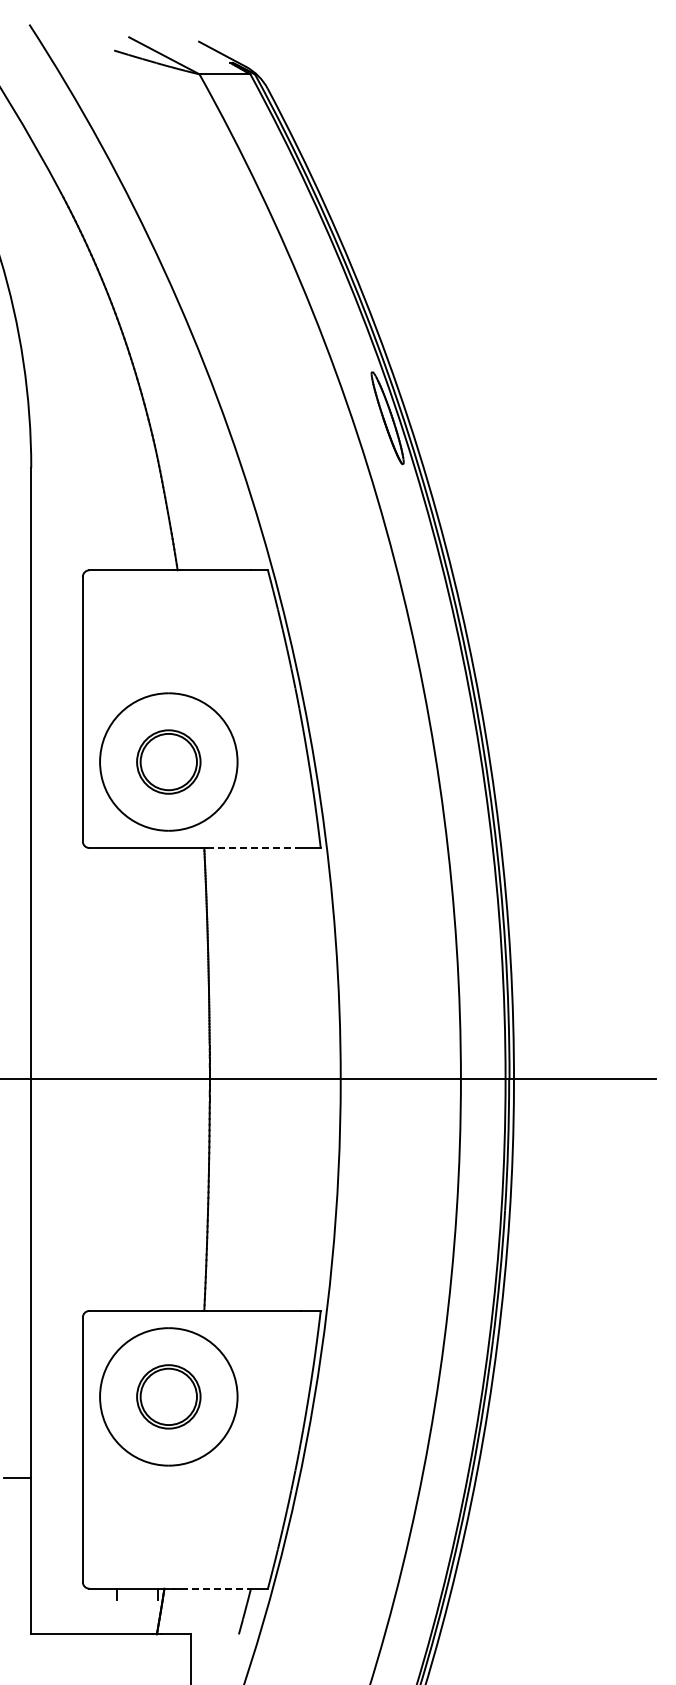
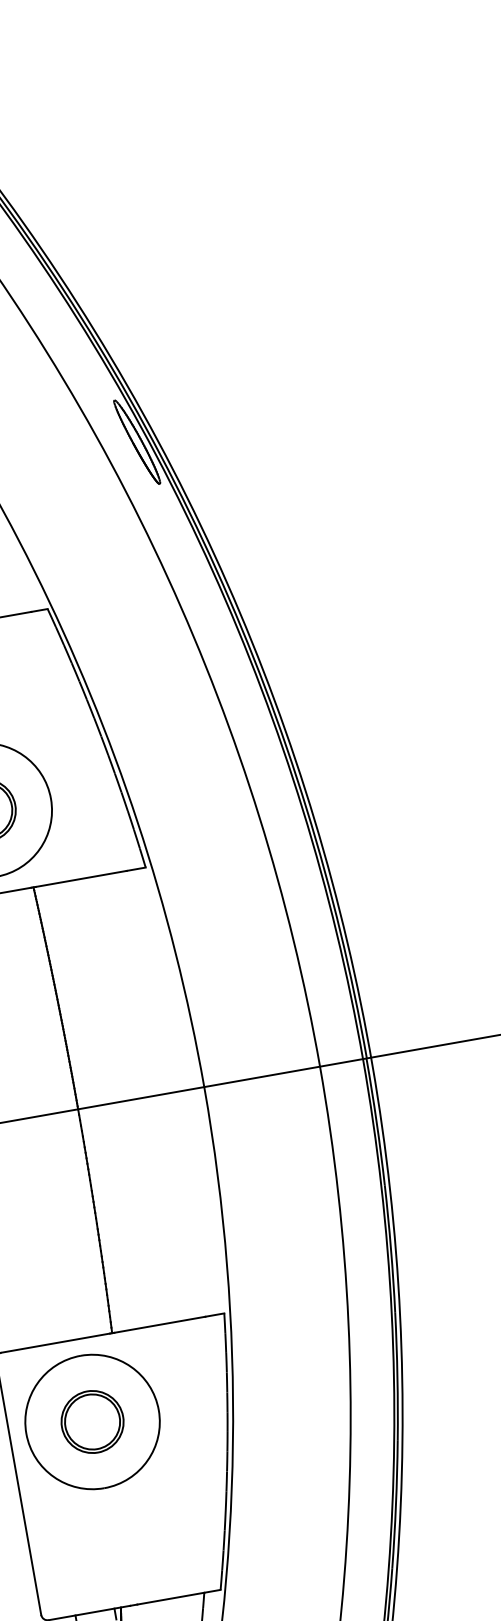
line: (254, 848) -> (81, 879), dashed -> solid
line: (216, 1588) -> (171, 1598), dashed -> solid

